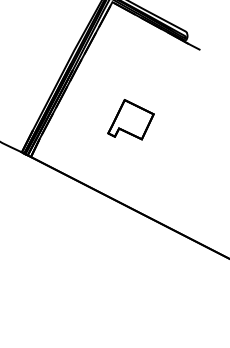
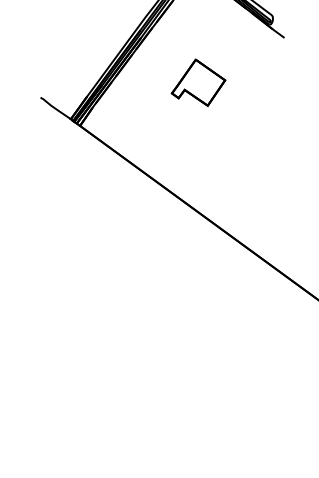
part: (130, 119) -> (198, 82), moved

